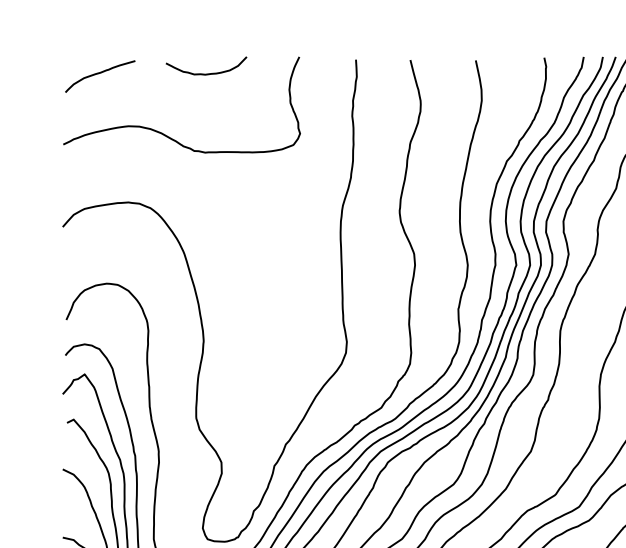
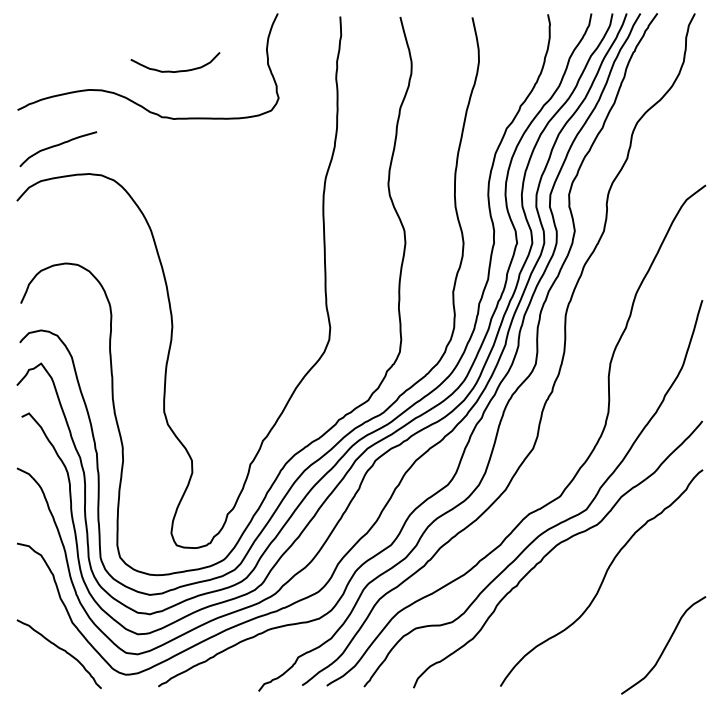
curve: (207, 73) -> (176, 70), moved
curve: (99, 74) -> (57, 146), moved

